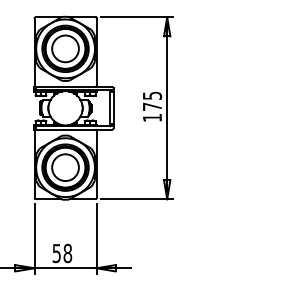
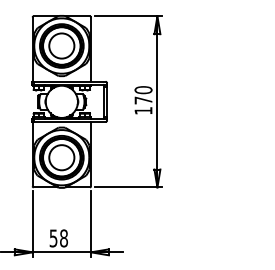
text: (152, 95) -> (143, 89), 175 -> 170

